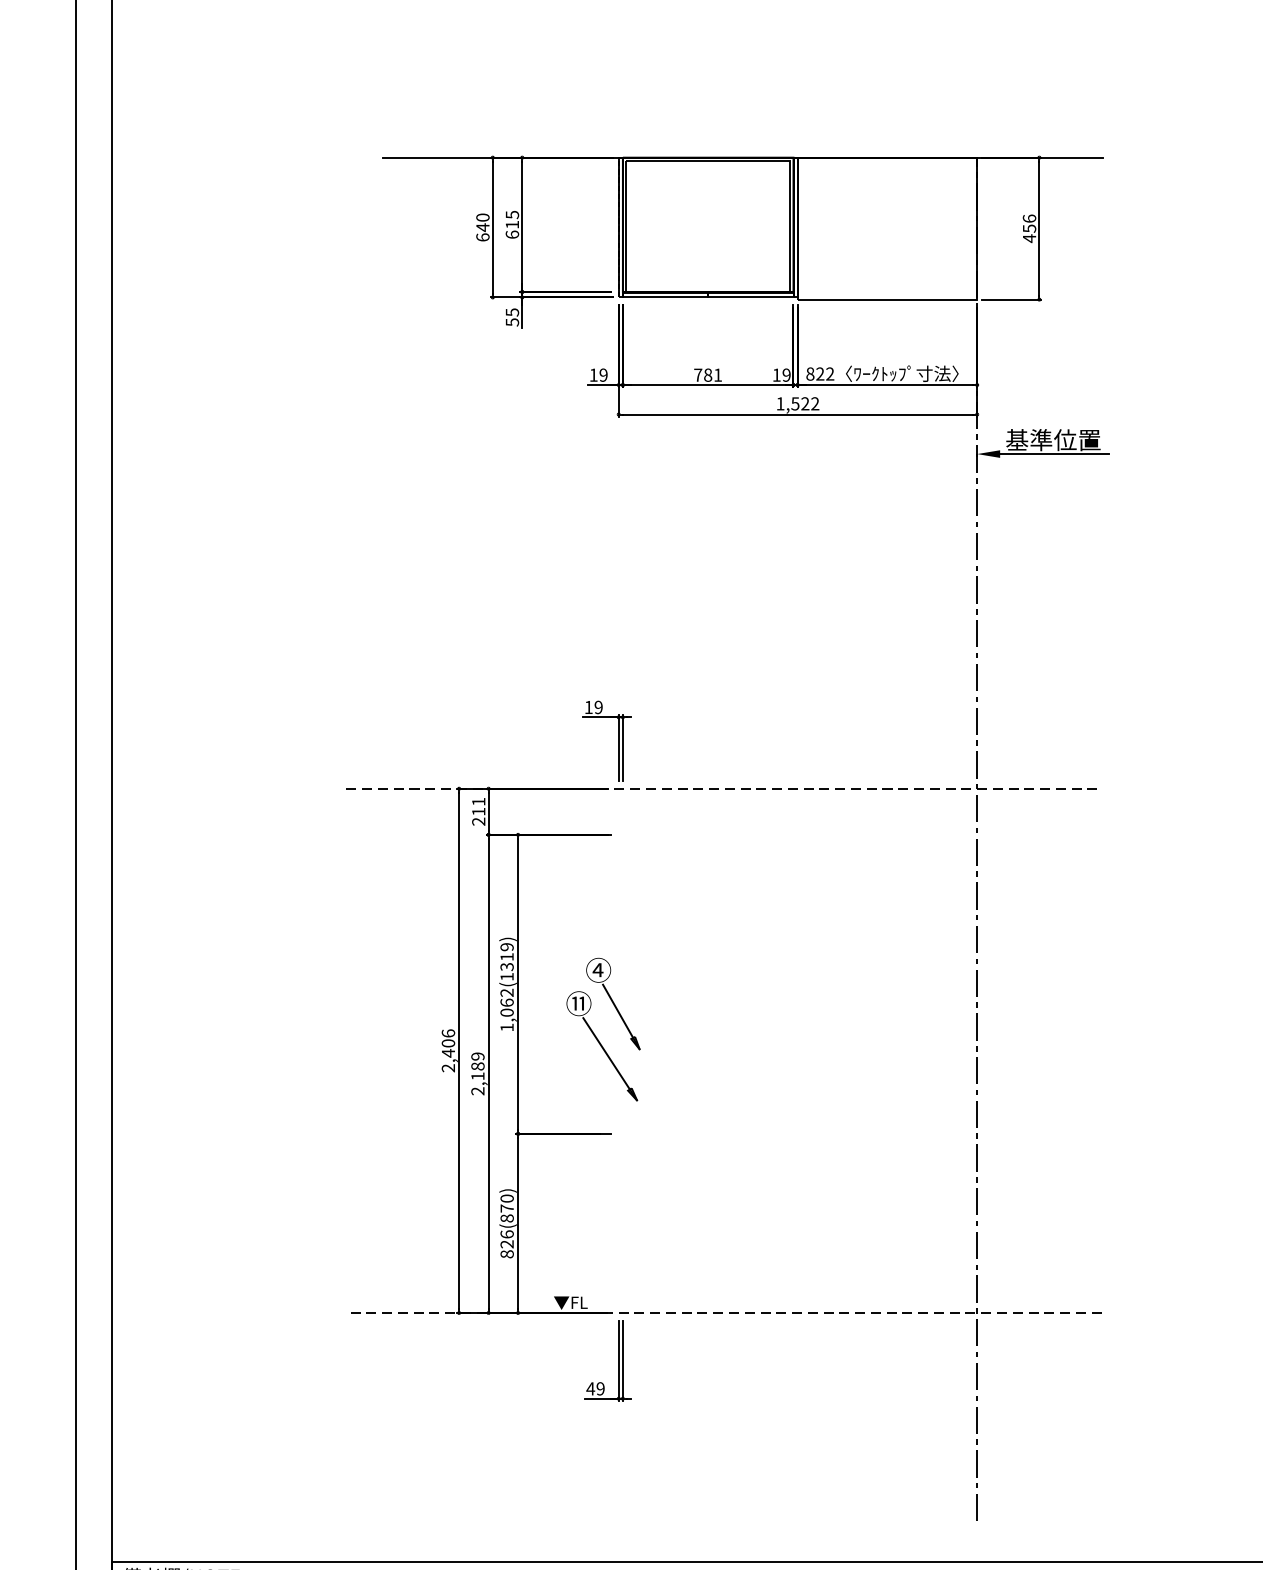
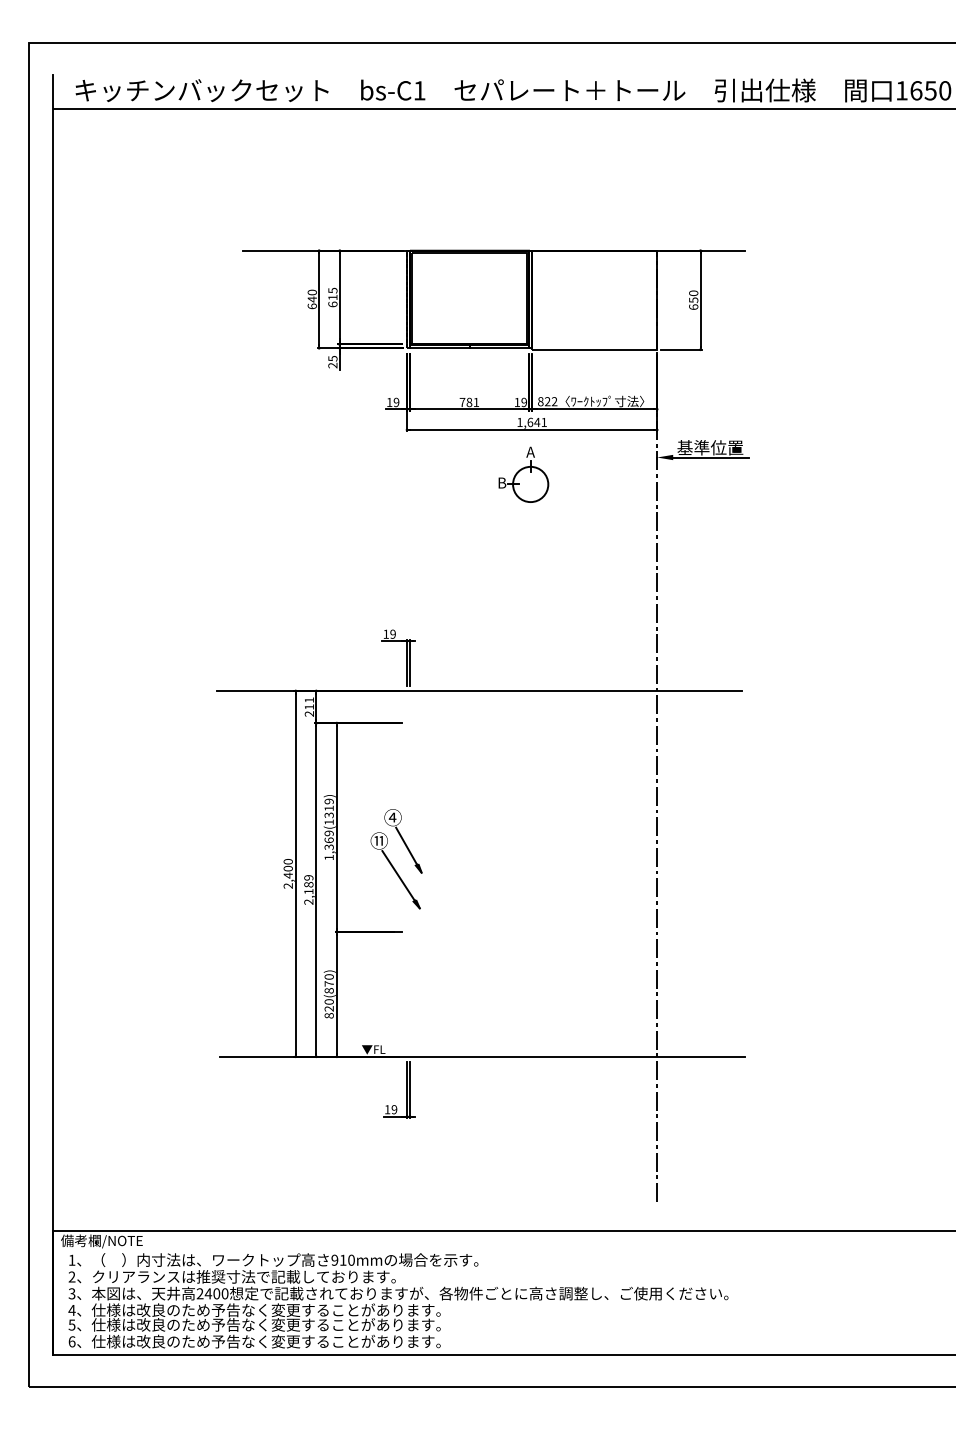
text: (1029, 229) -> (693, 300), 456 -> 650
text: (511, 322) -> (332, 365), 55 -> 25
text: (804, 403) -> (536, 422), 1,522 -> 1,641
part: (785, 478) -> (523, 474), added
line: (722, 788) -> (479, 690), dashed -> solid
text: (506, 1003) -> (328, 840), 1,062(1319) -> 1,369(1319)
text: (447, 1033) -> (287, 861), 2,406 -> 2,400
text: (506, 1233) -> (328, 1001), 826(870) -> 820(870)
line: (726, 1312) -> (482, 1056), dashed -> solid
text: (590, 1388) -> (387, 1109), 49 -> 19

